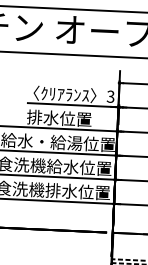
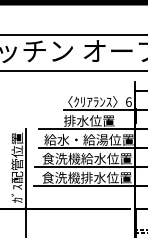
text: (110, 95) -> (128, 101), 3 -> 6

